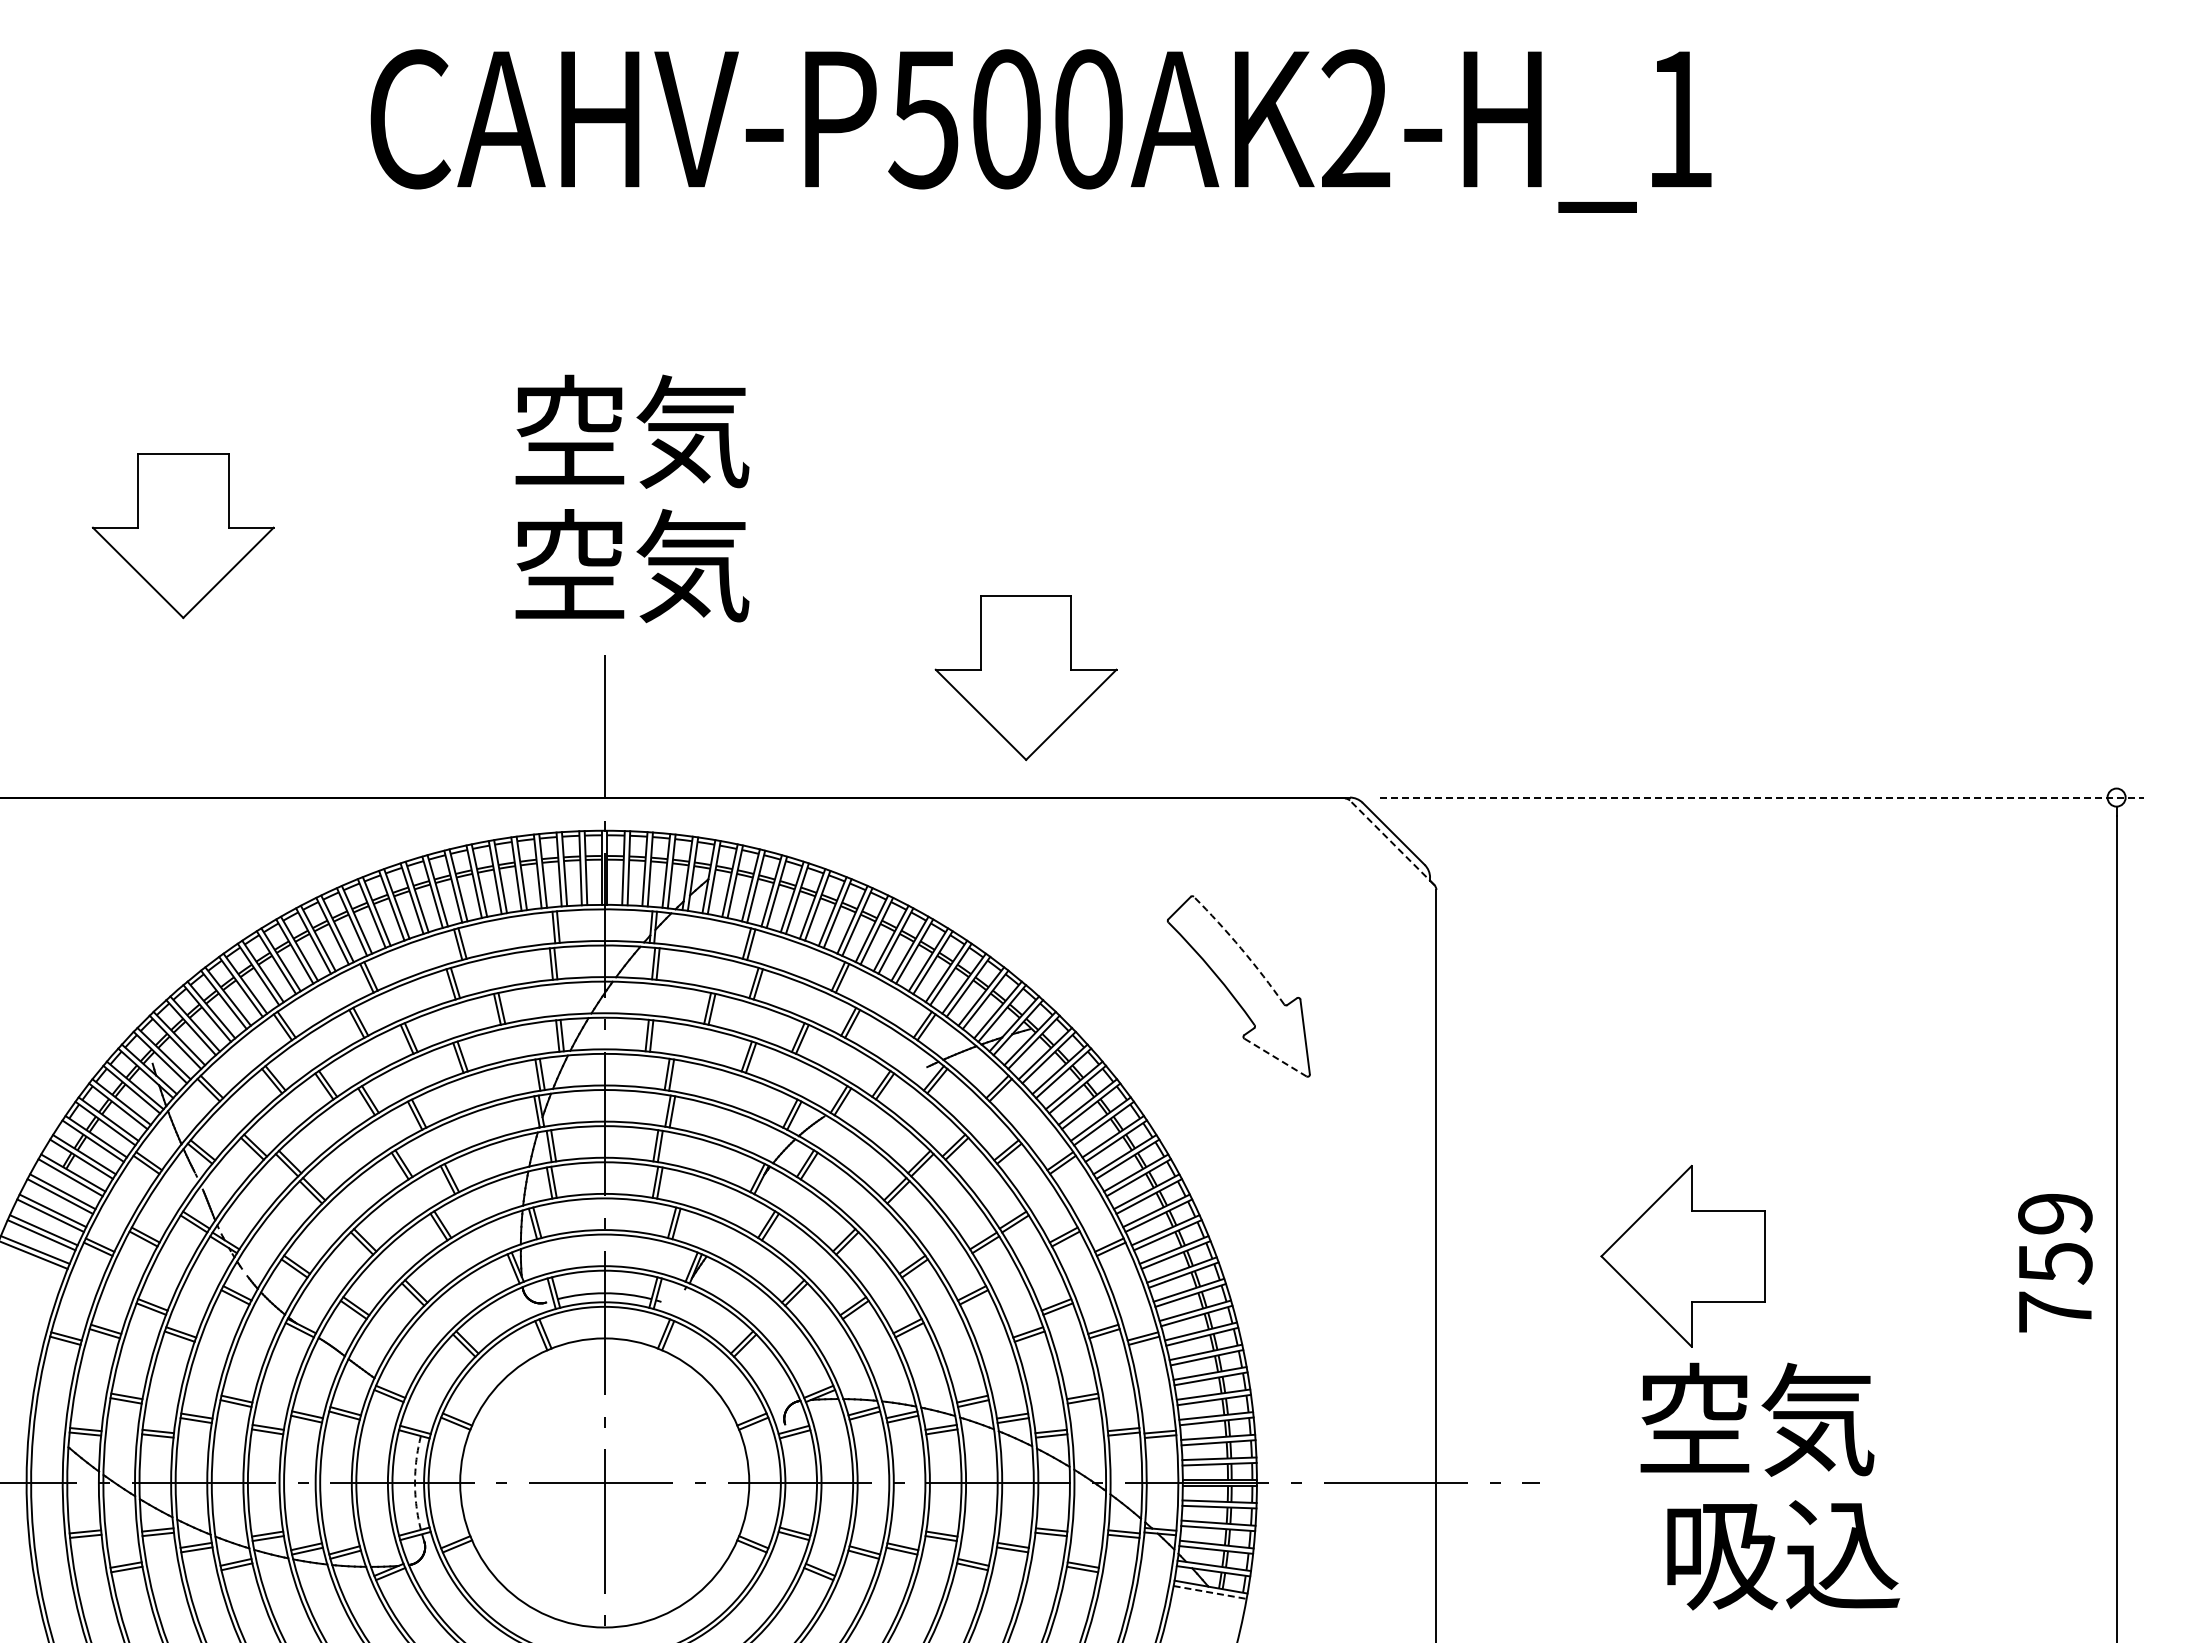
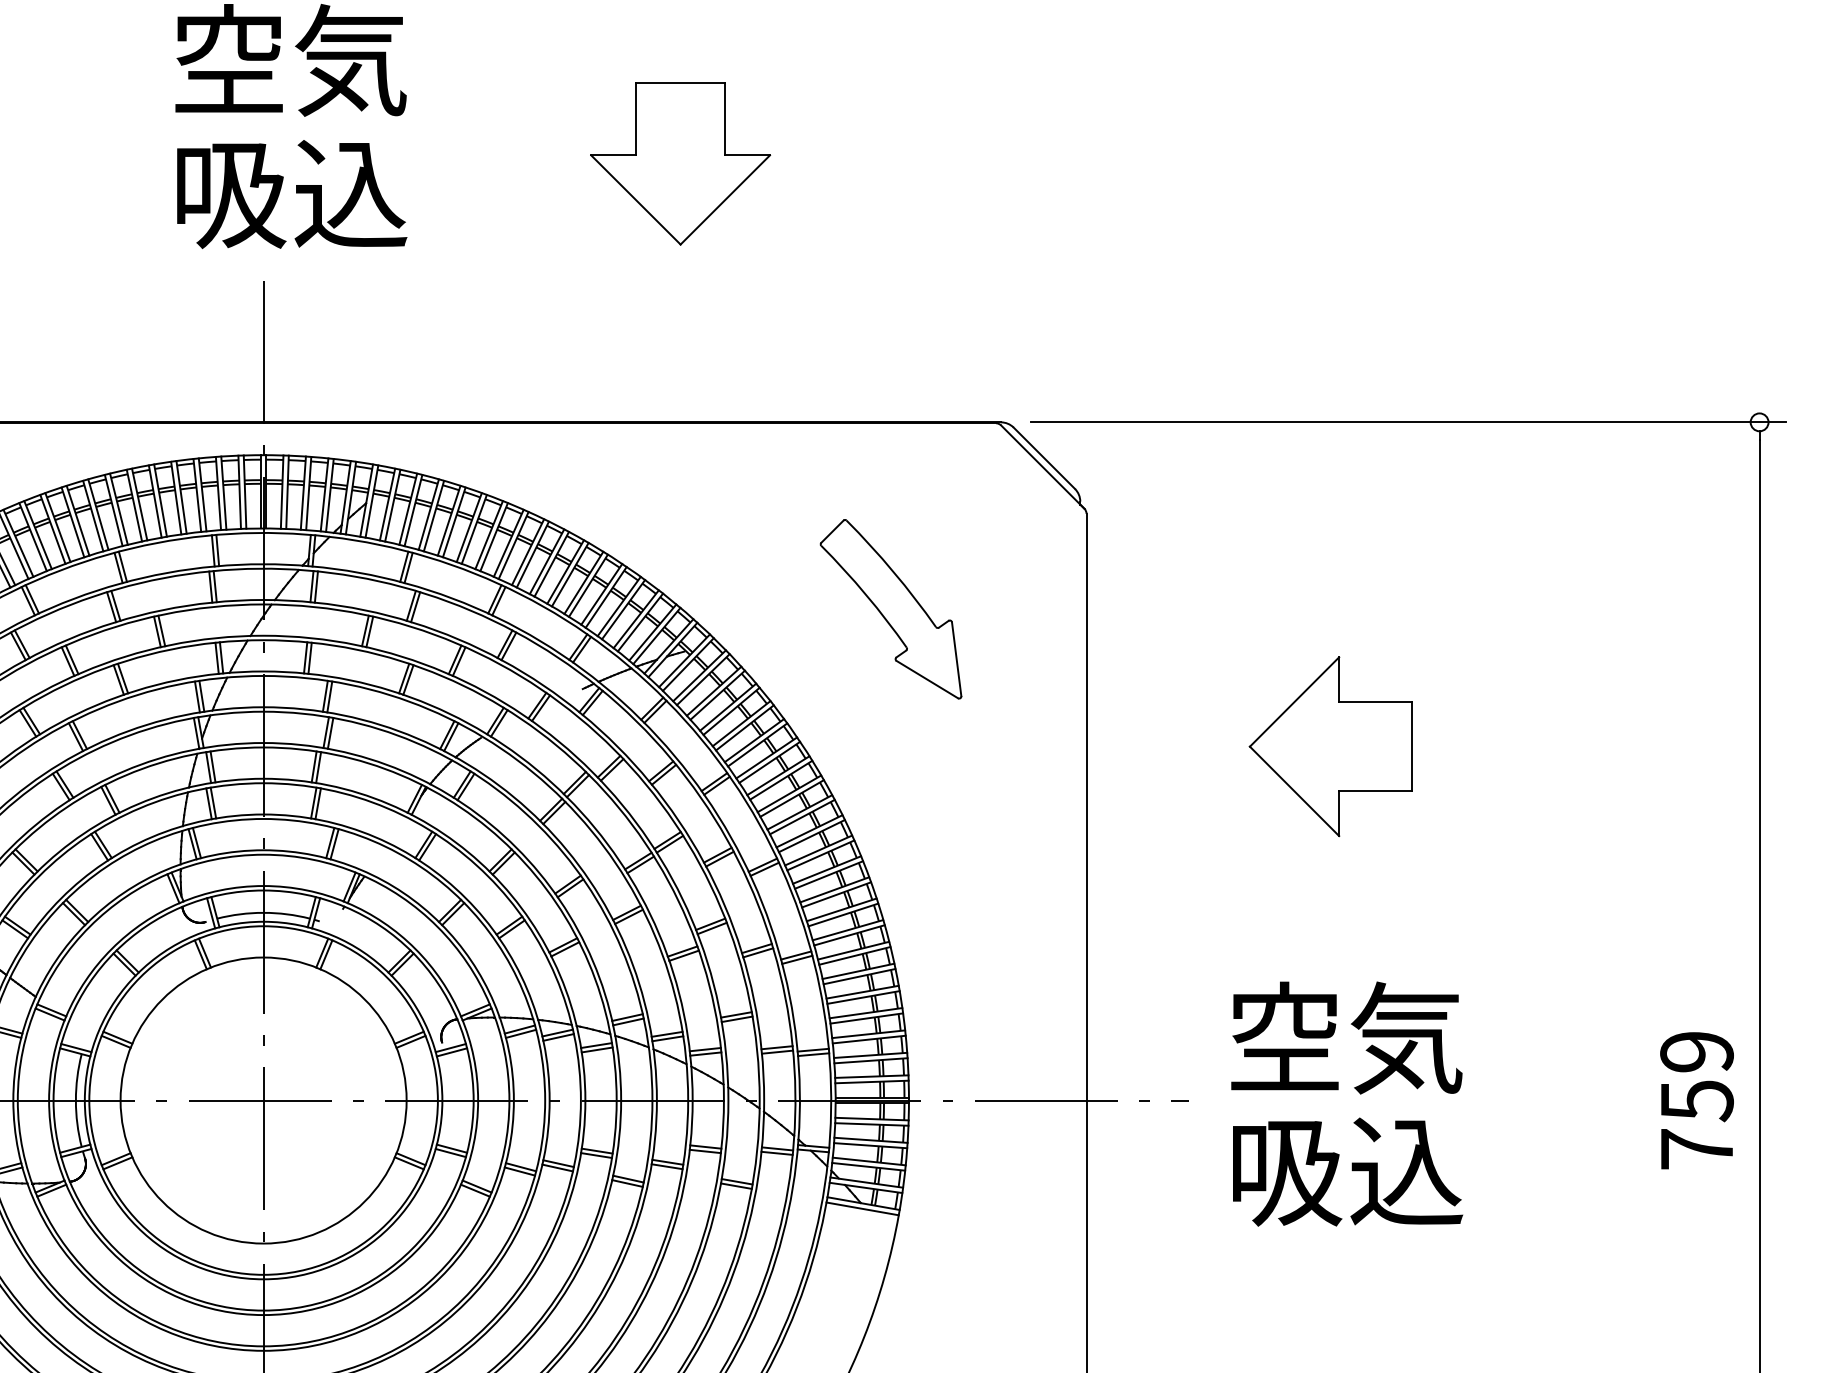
text: (632, 566) -> (291, 193), 空気 -> 吸込
part: (1025, 678) -> (679, 164), moved
line: (1761, 797) -> (1408, 422), dashed -> solid
line: (1392, 842) -> (1043, 466), dashed -> solid
arc: (1241, 948) -> (893, 571), dashed -> solid
line: (1275, 1057) -> (927, 679), dashed -> solid
part: (1682, 1256) -> (1330, 746), moved
text: (2055, 1263) -> (1697, 1101), moved
text: (1757, 1419) -> (1346, 1037), moved
arc: (415, 1482) -> (76, 1100), dashed -> solid
text: (1783, 1555) -> (1347, 1172), moved
line: (1210, 1592) -> (863, 1208), dashed -> solid

